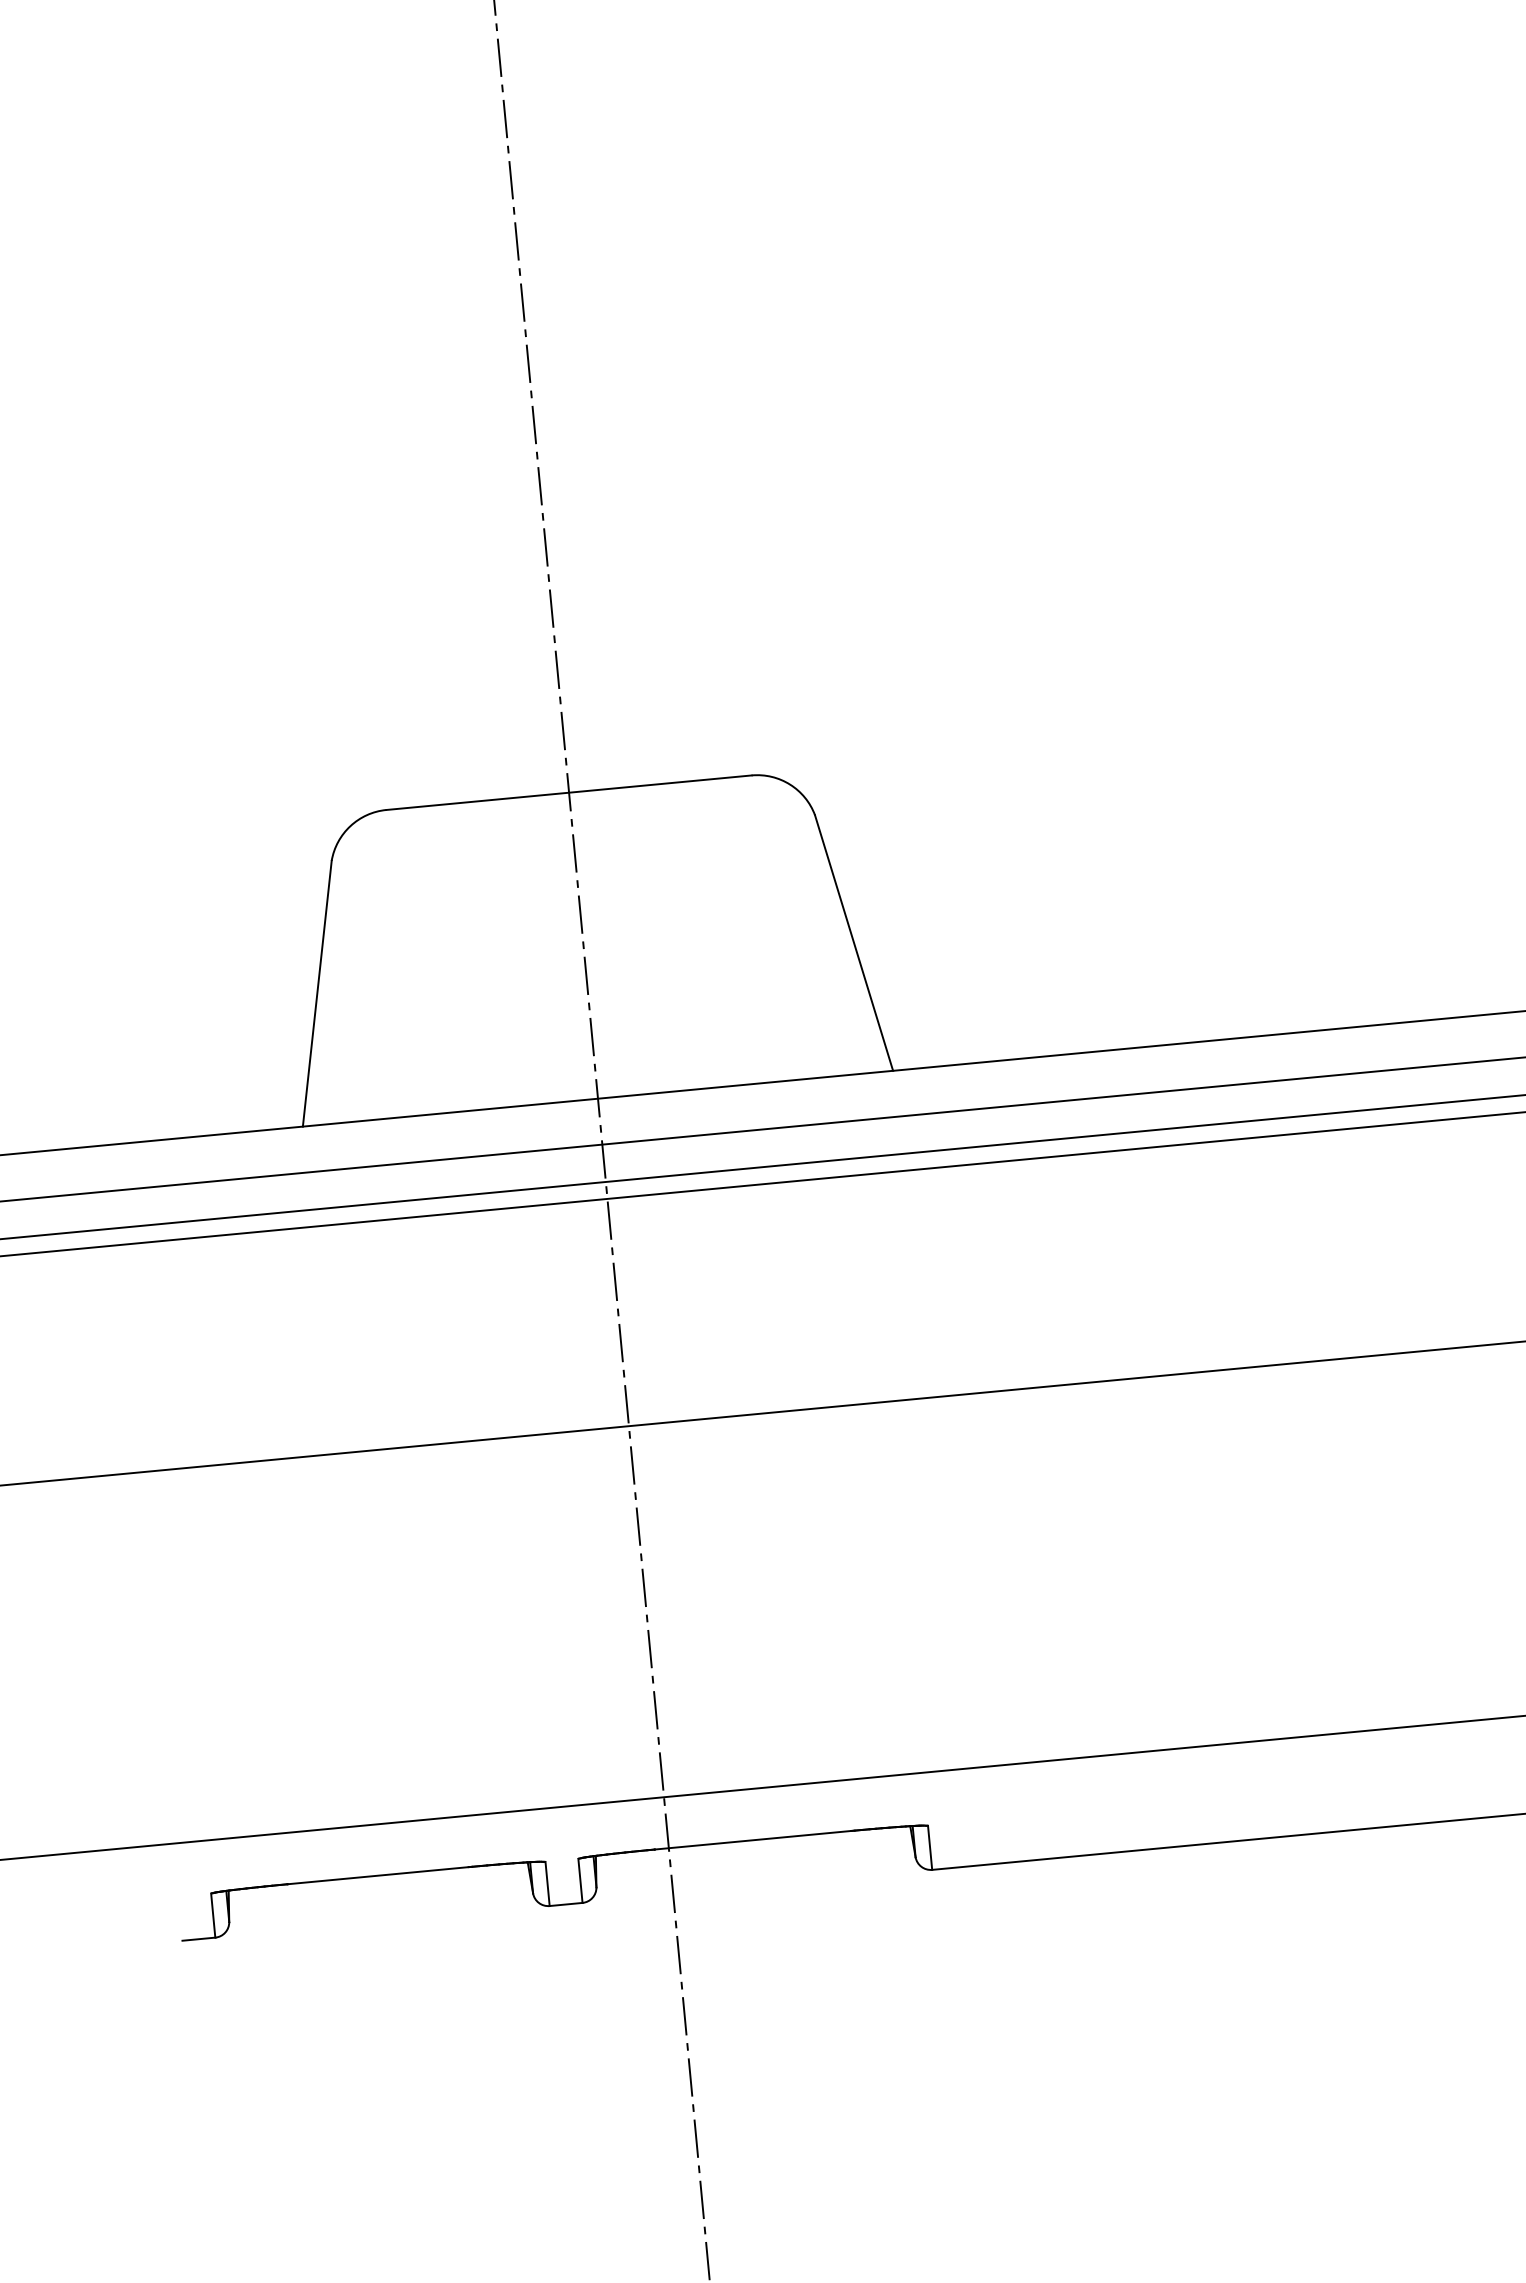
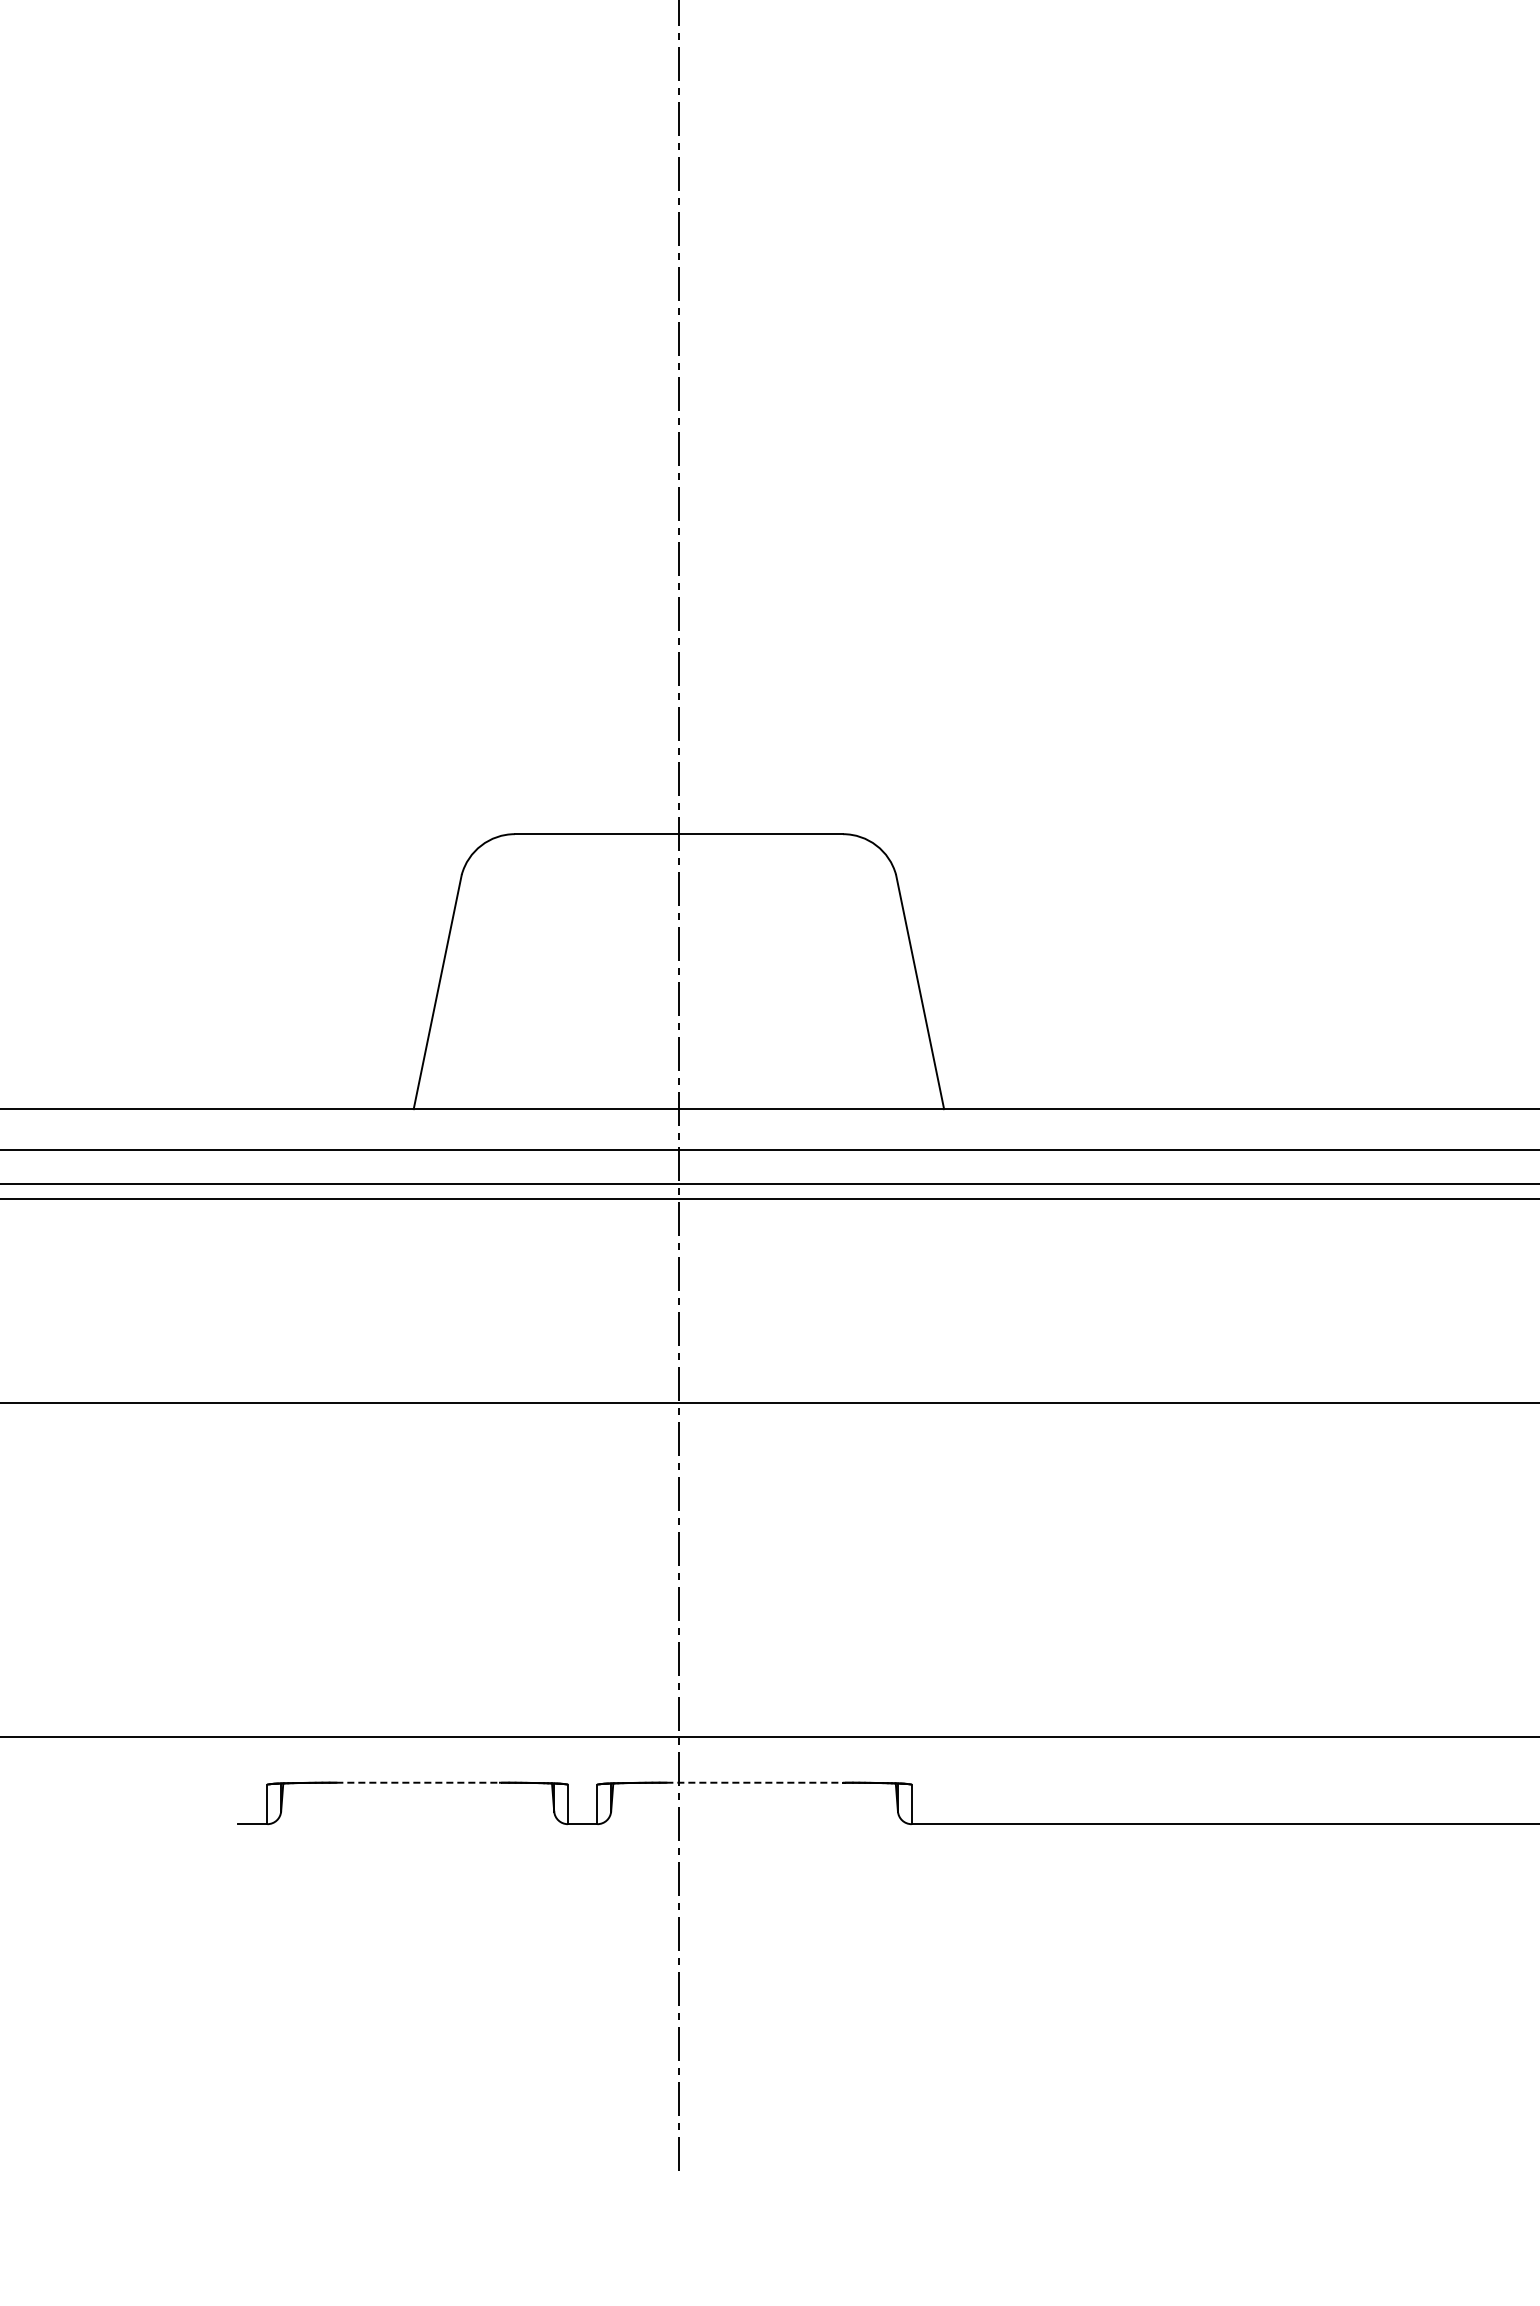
line: (755, 1839) -> (756, 1782), solid -> dashed
line: (380, 1875) -> (419, 1782), solid -> dashed

